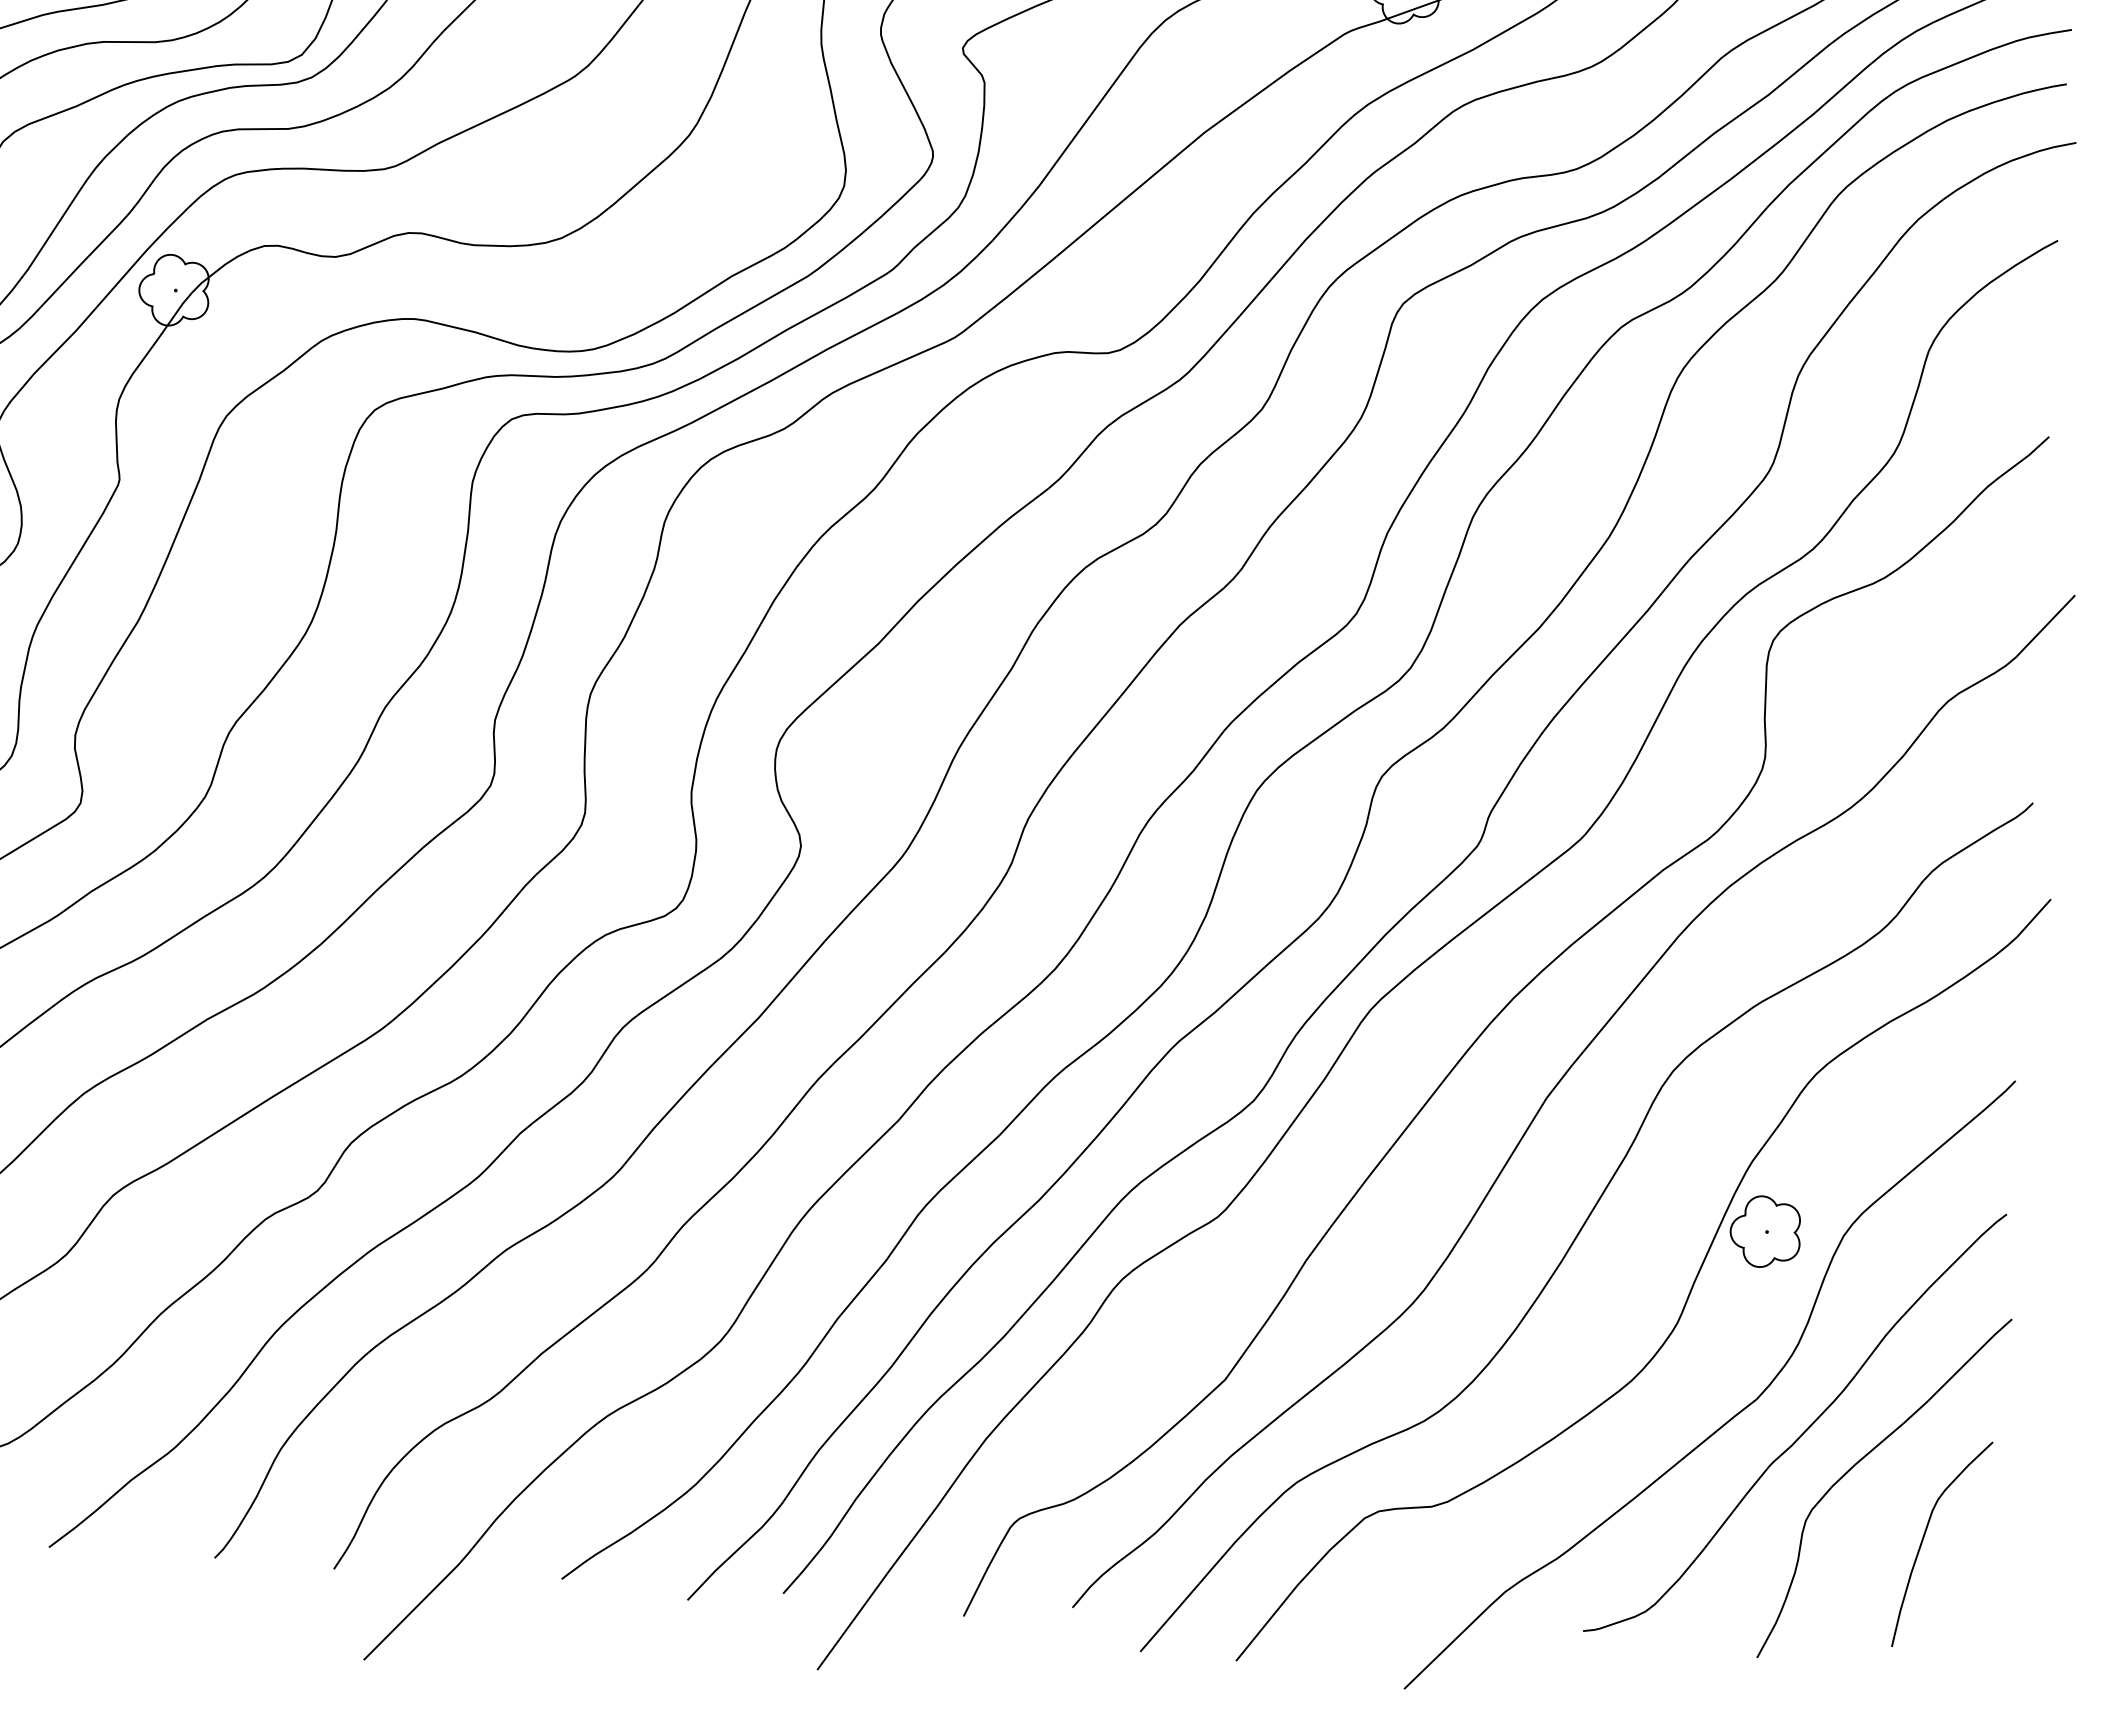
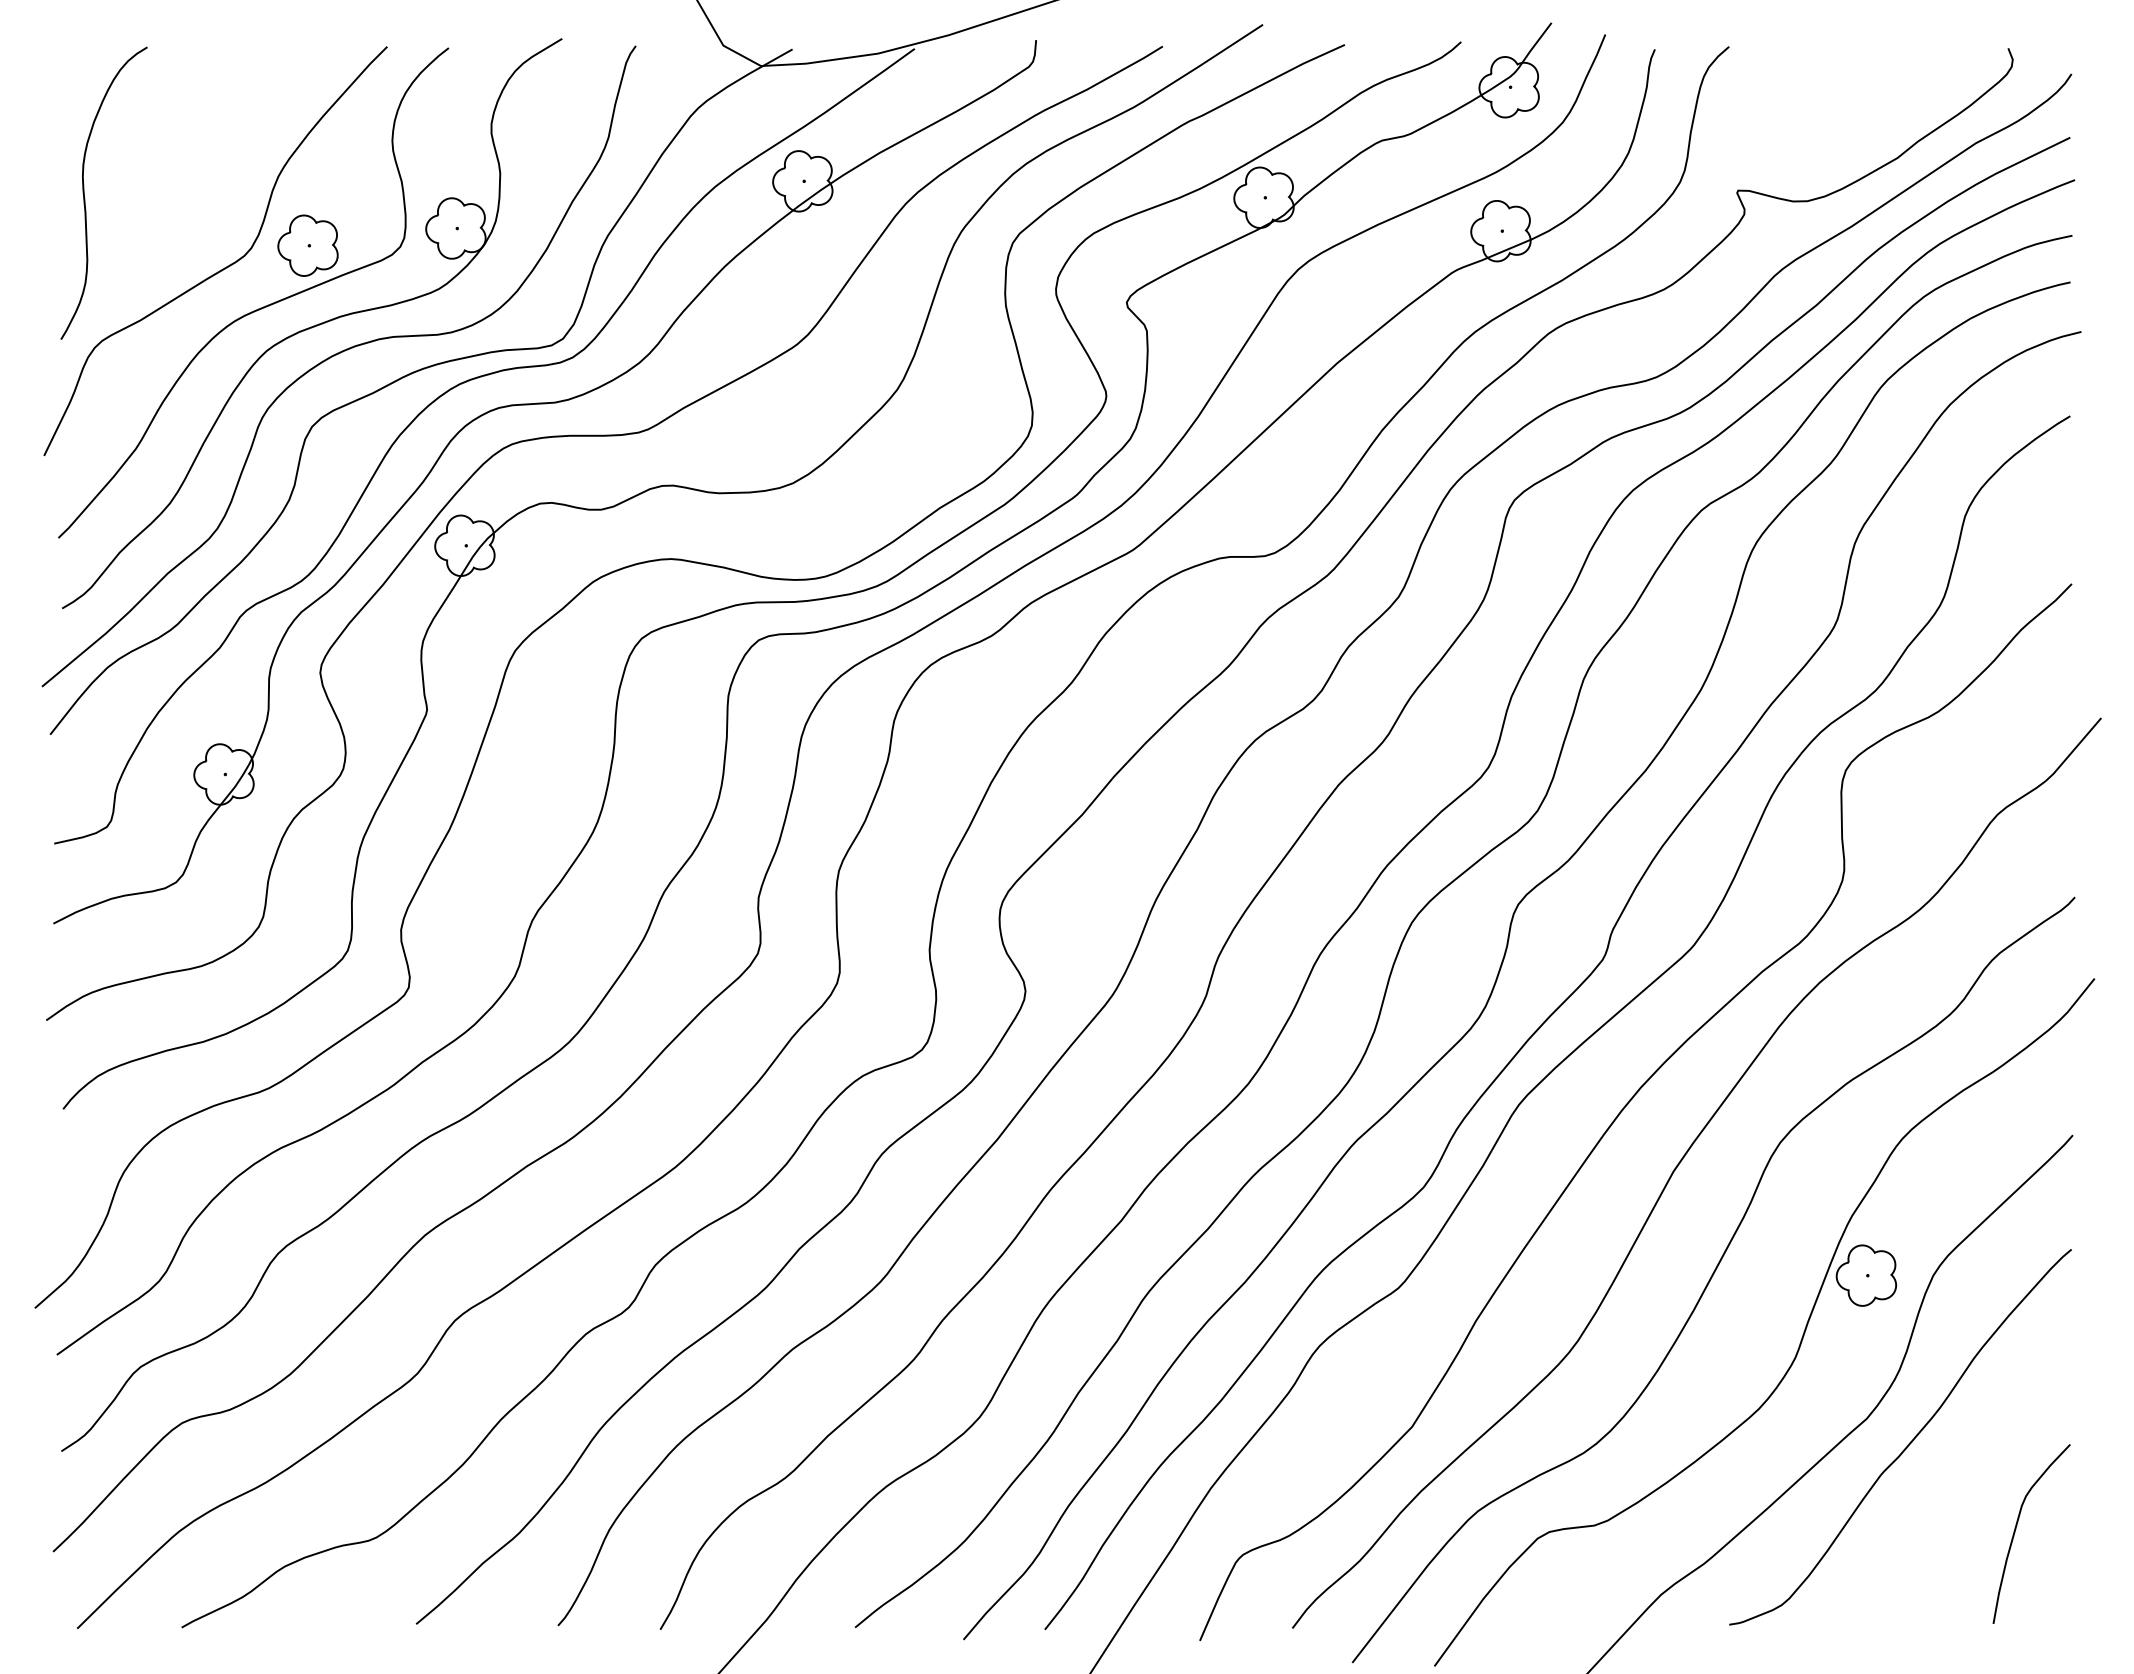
curve: (1862, 1460) -> (1959, 1466), removed

